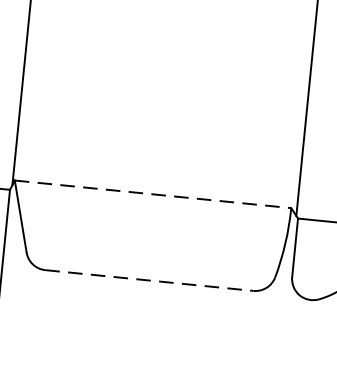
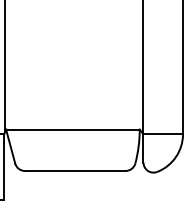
line: (152, 194) -> (72, 129), dashed -> solid
line: (149, 279) -> (75, 170), dashed -> solid

